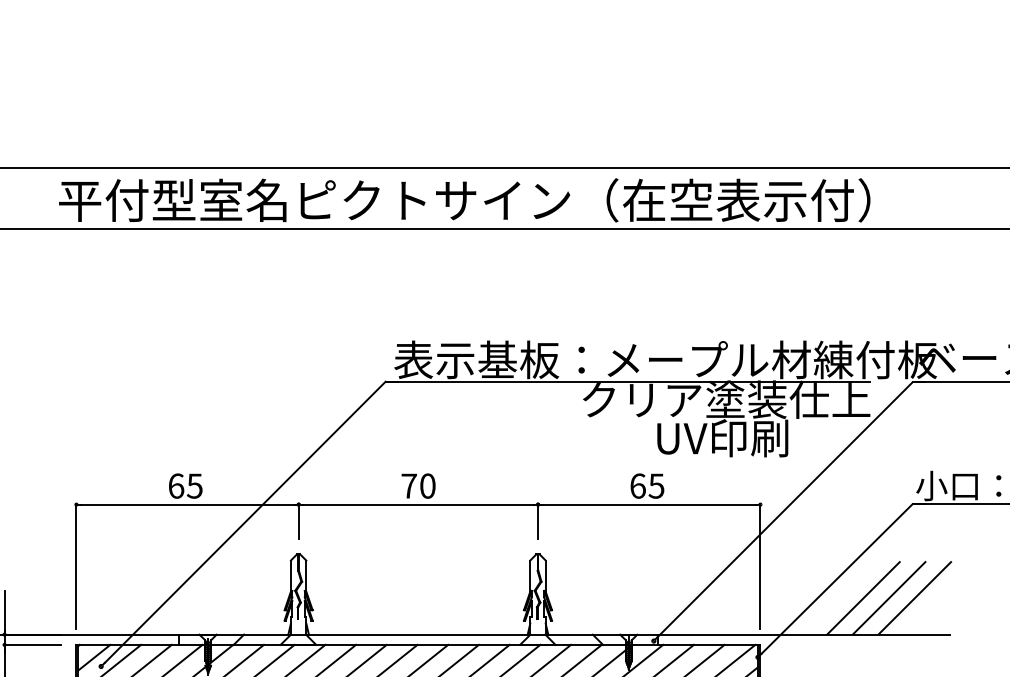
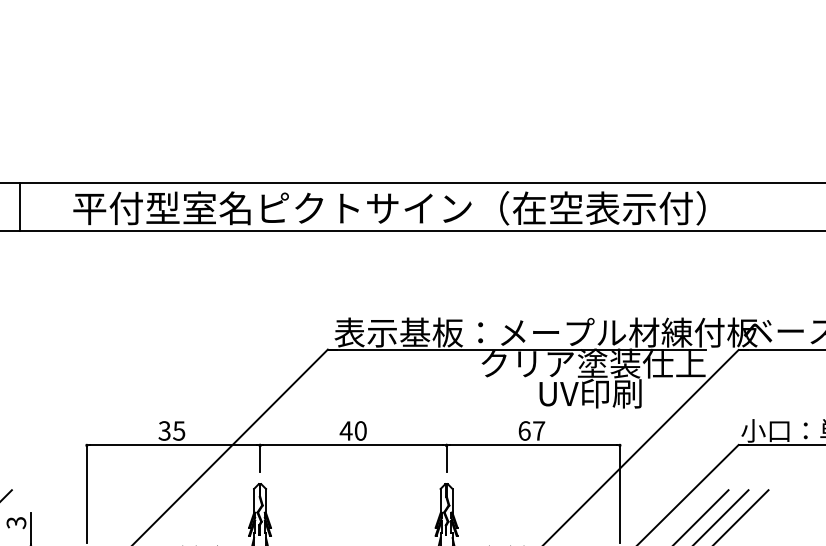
text: (176, 485) -> (164, 430), 65 -> 35
text: (408, 485) -> (345, 430), 70 -> 40
text: (655, 485) -> (538, 430), 65 -> 67

